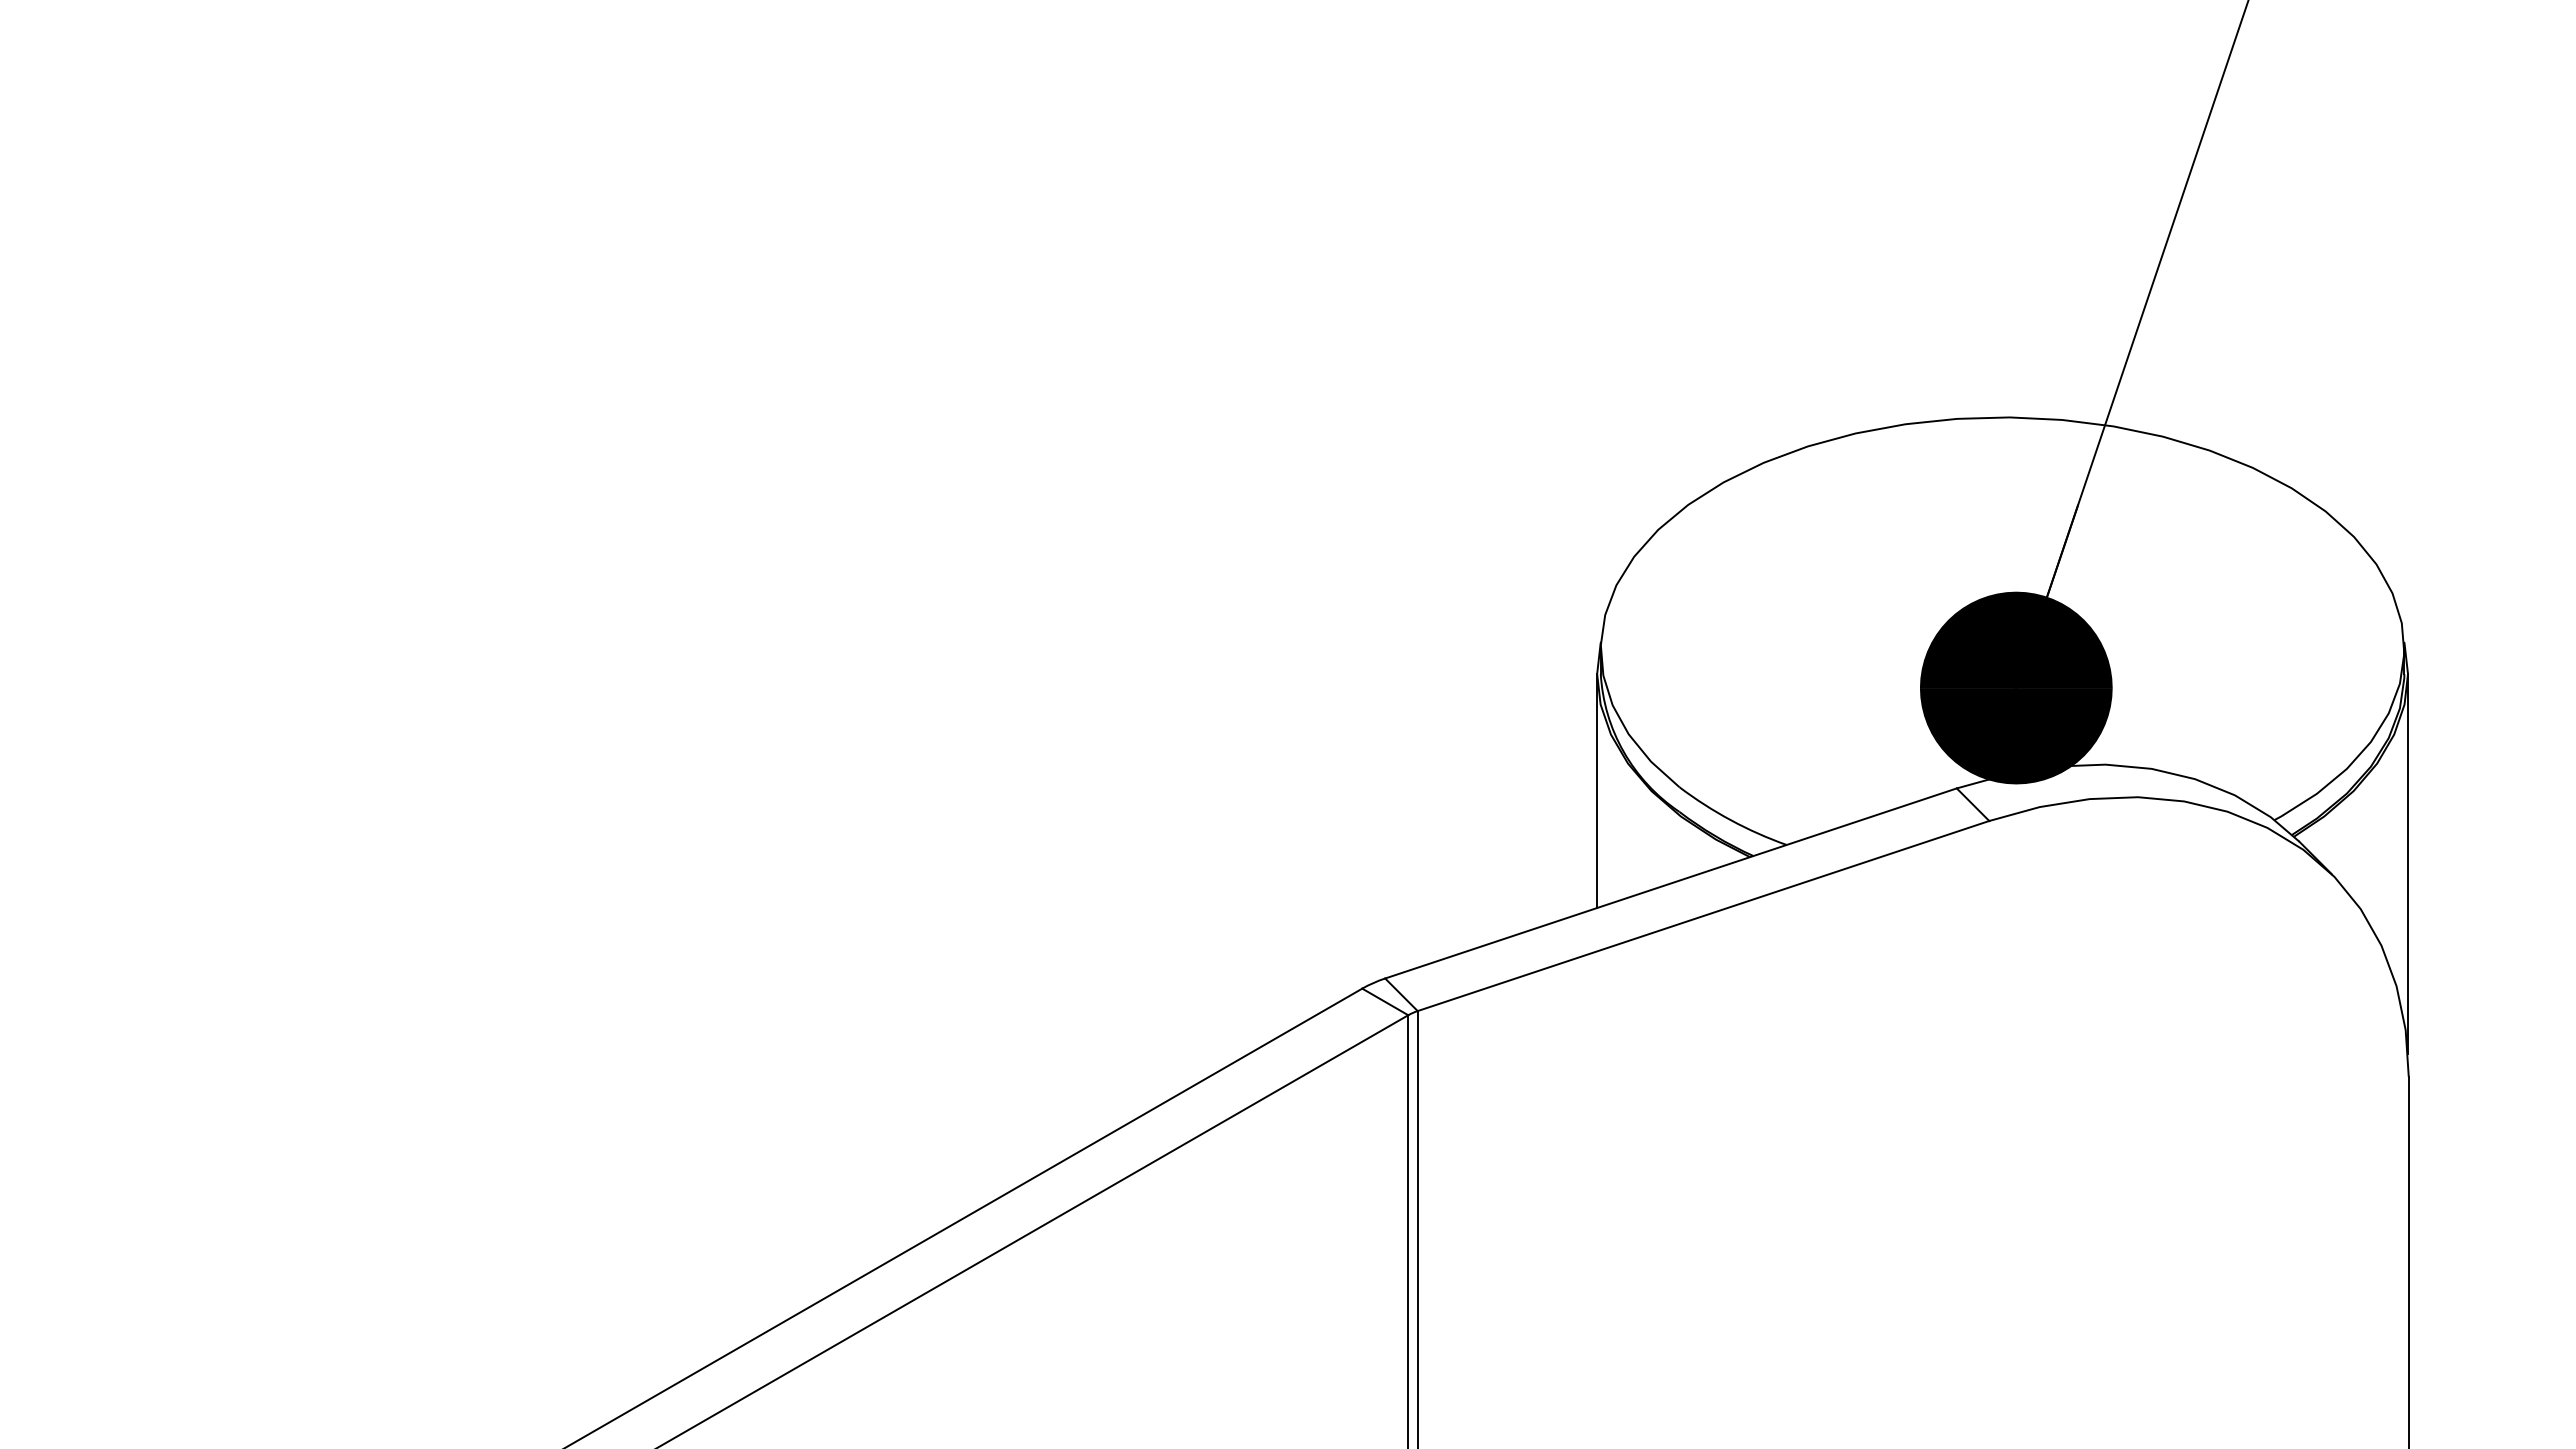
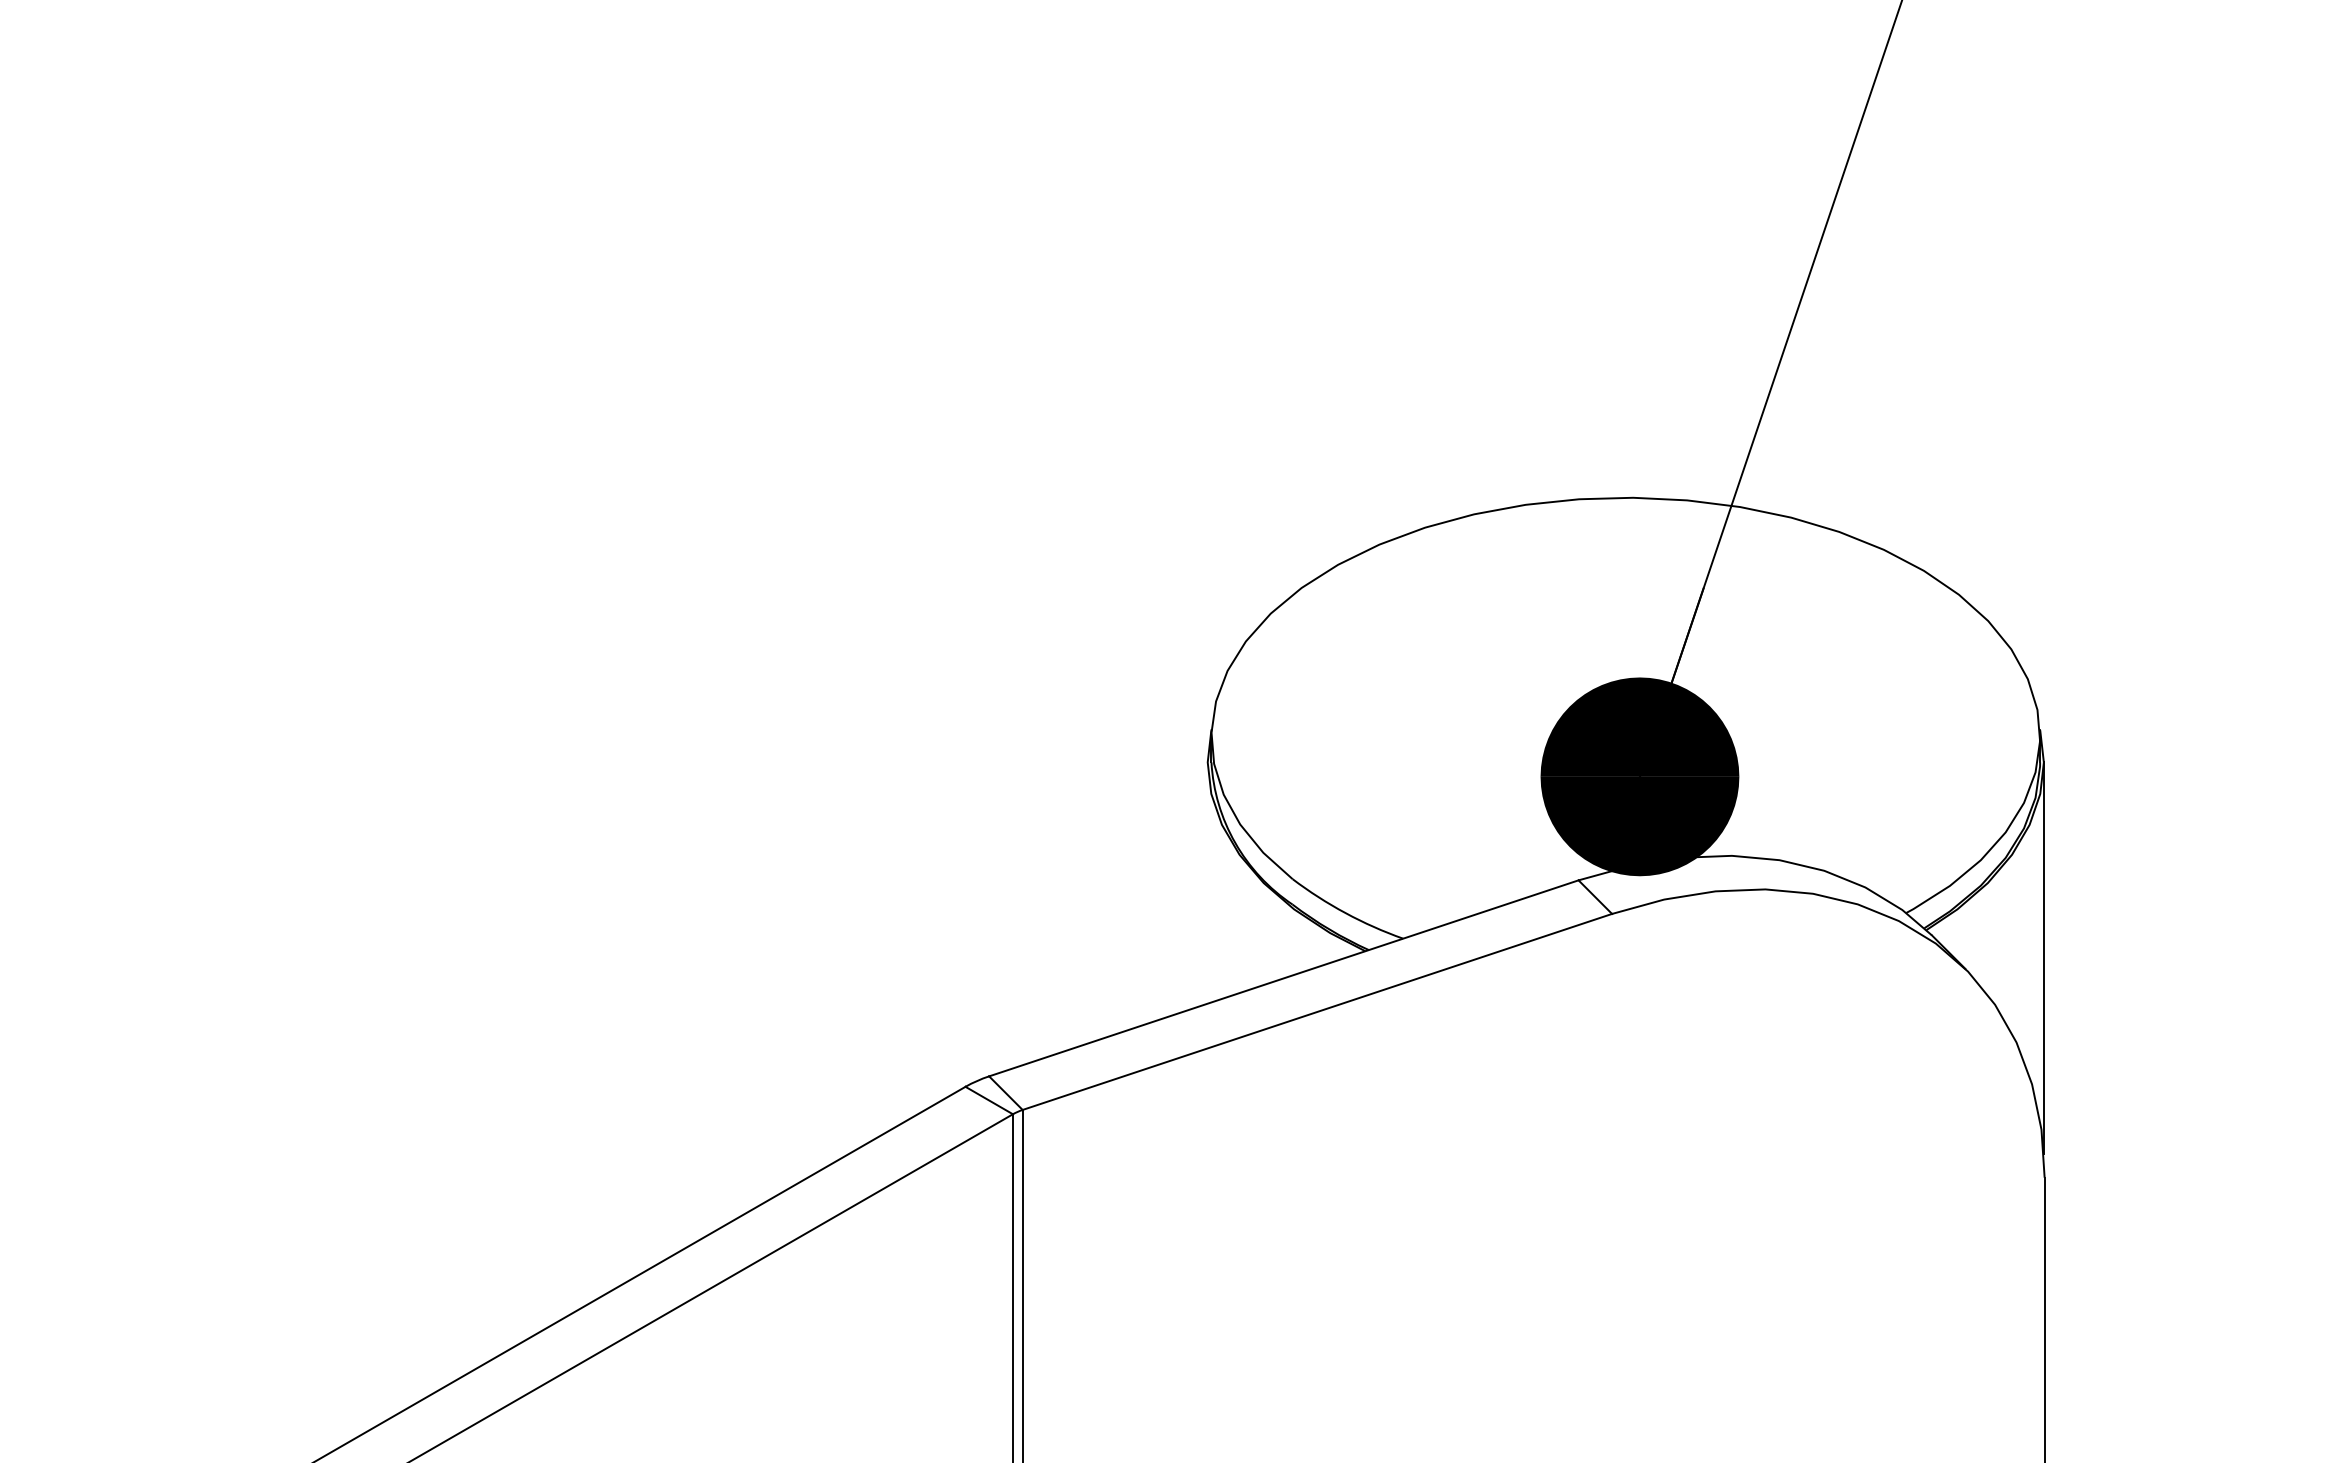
line: (1597, 791) -> (1208, 883), removed

